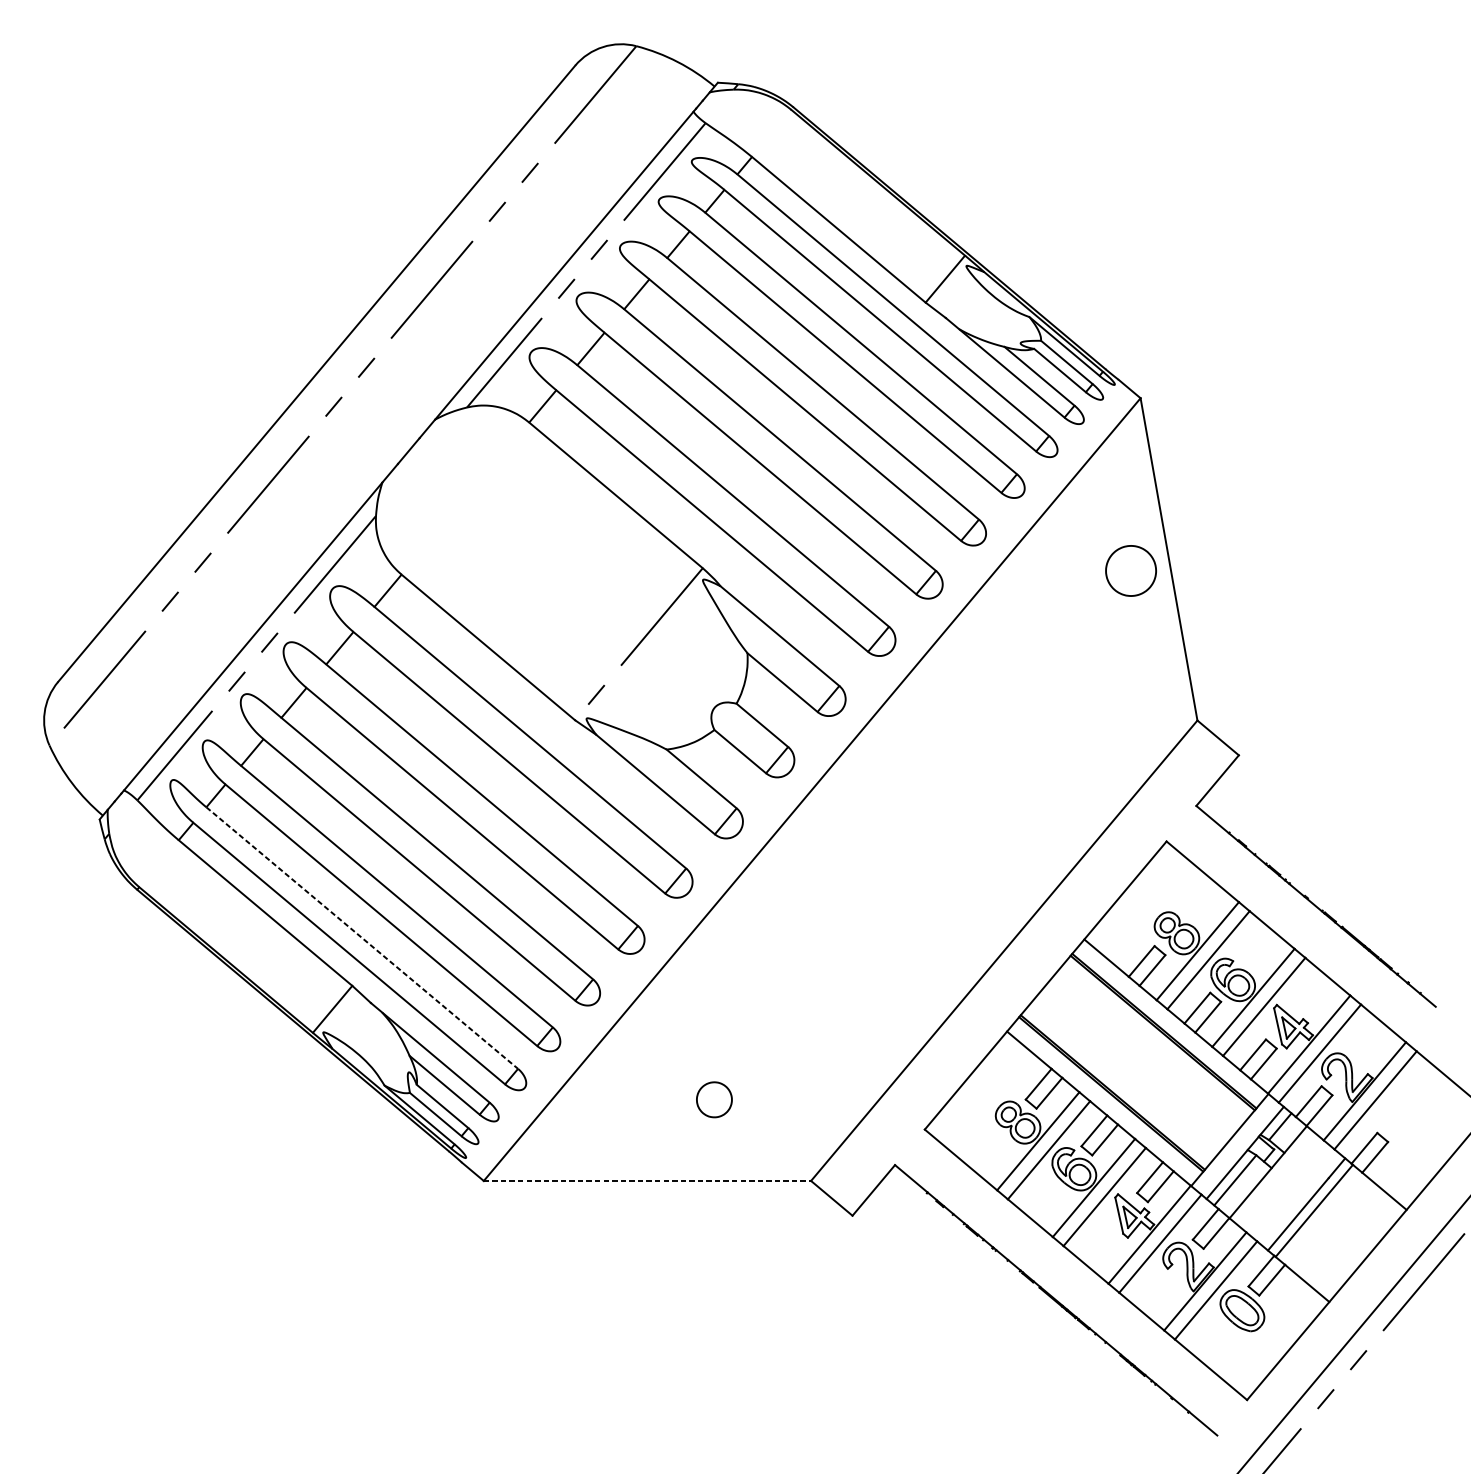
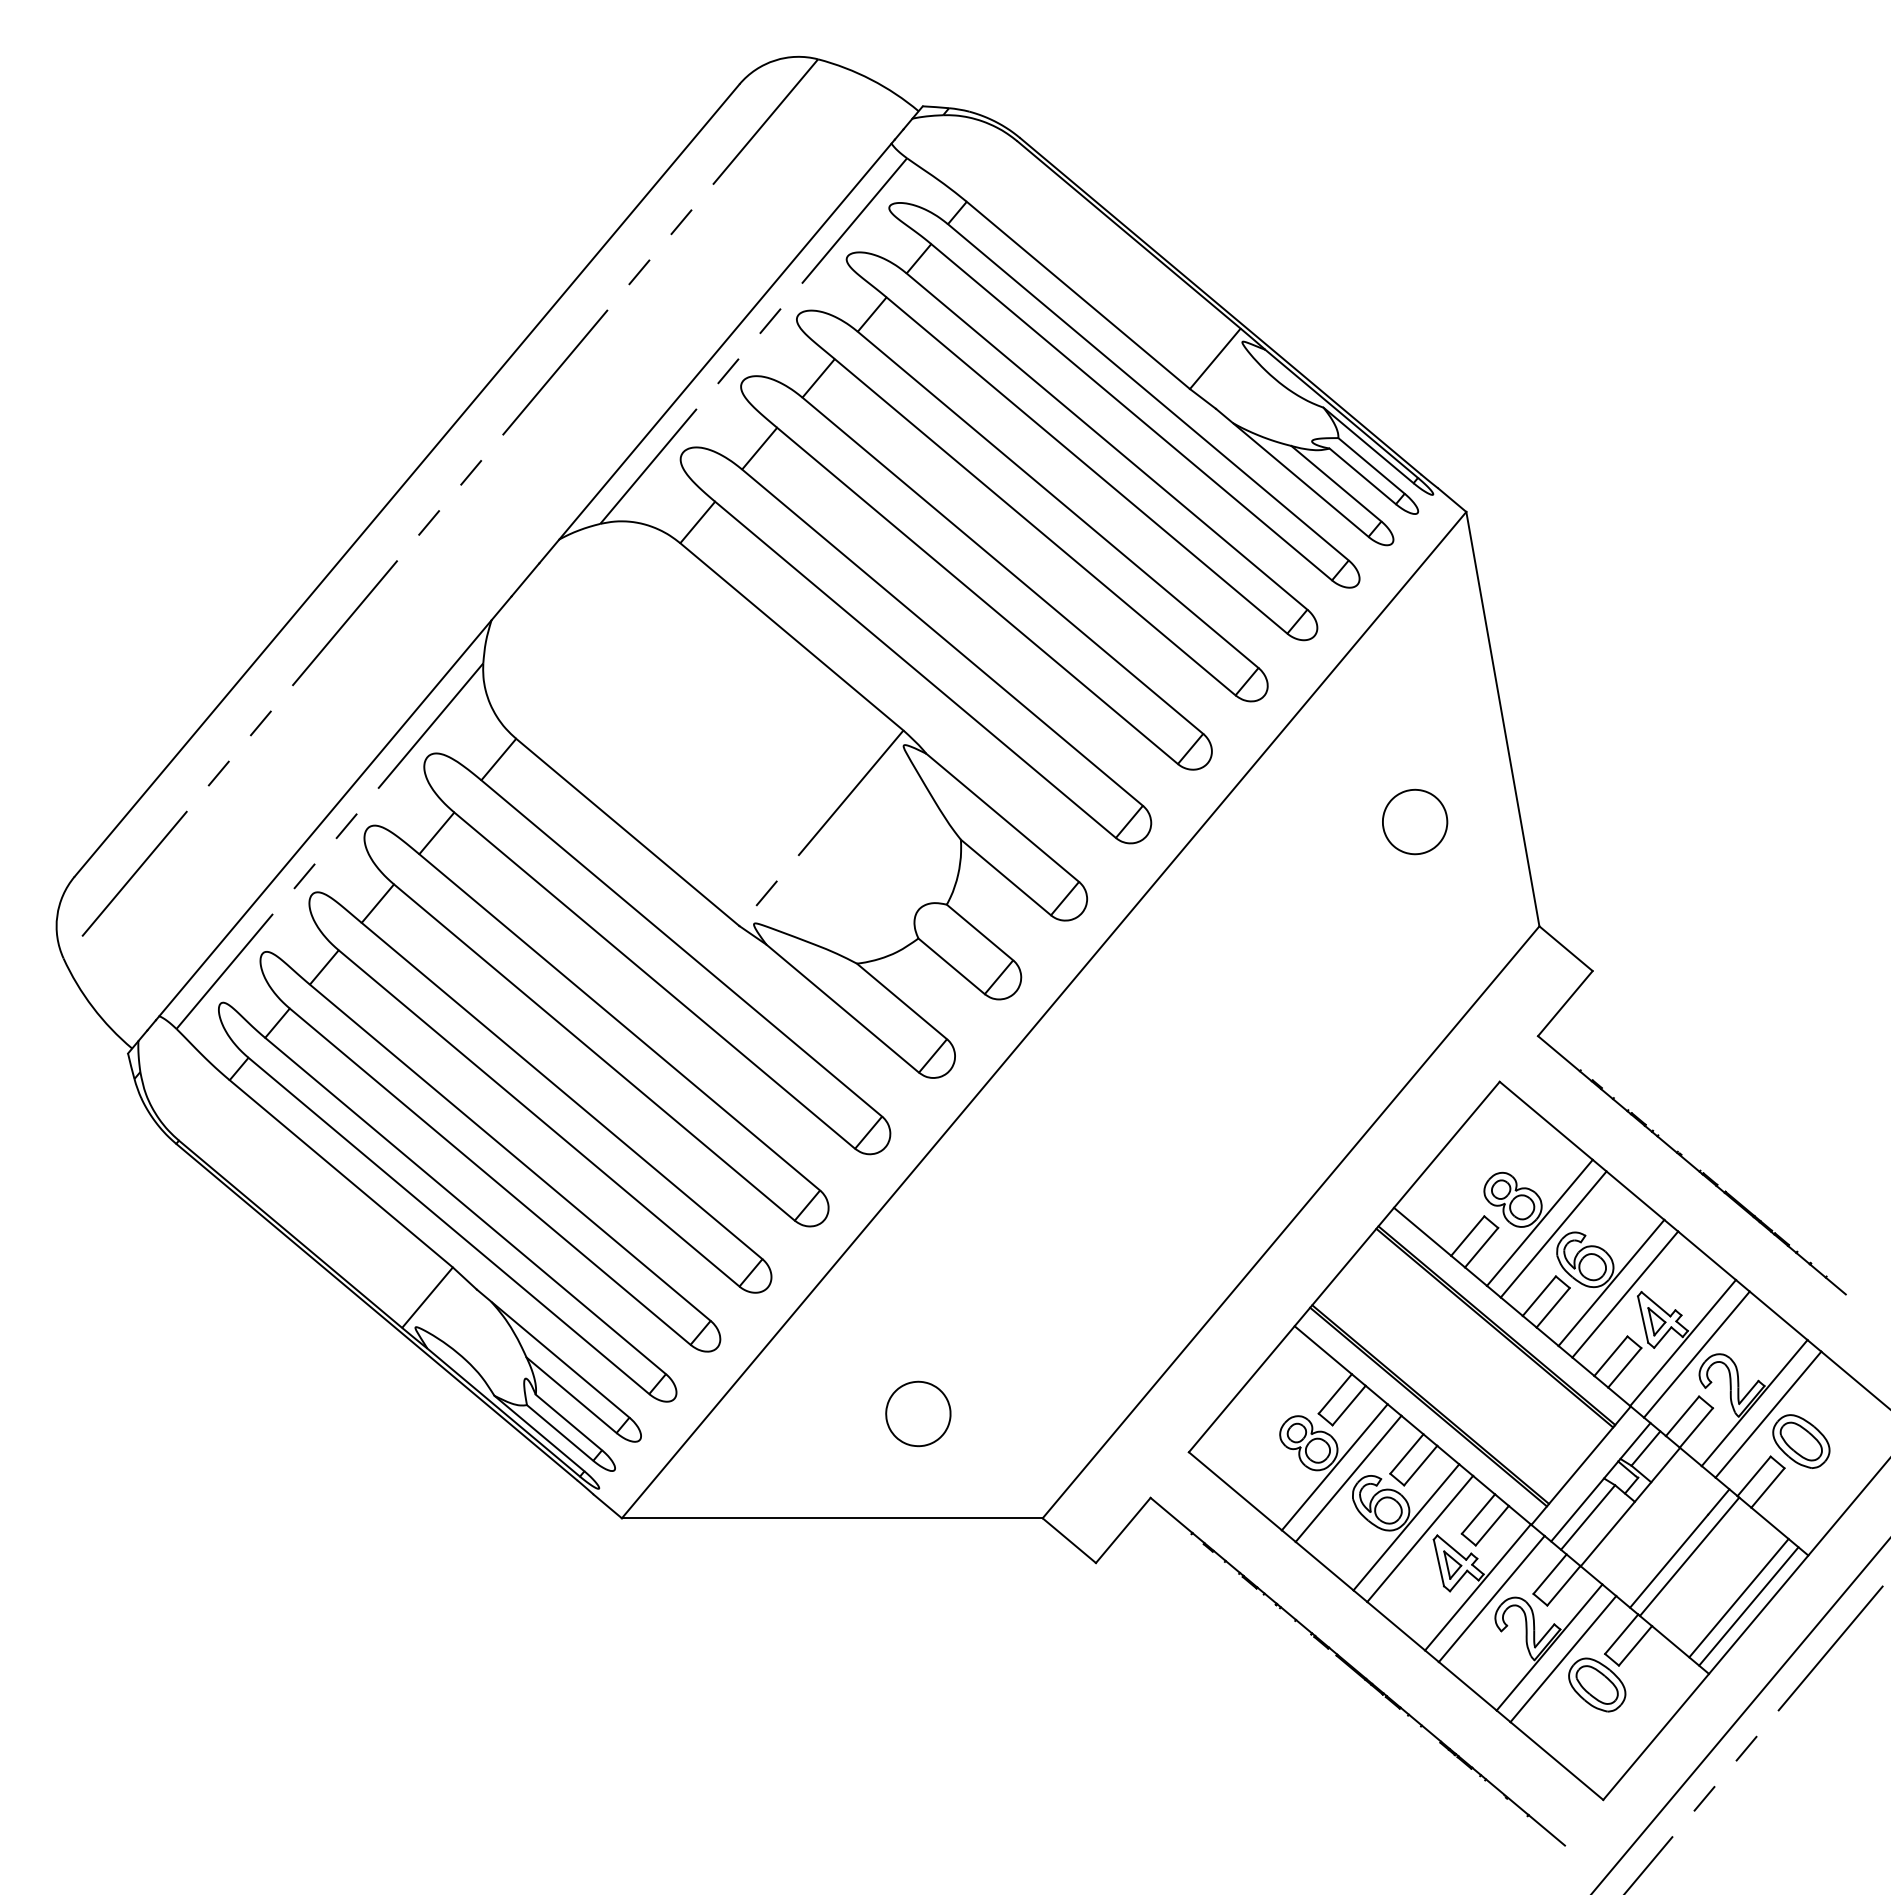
part: (1131, 570) -> (1415, 821), moved
line: (362, 938) -> (465, 1206), dashed -> solid
part: (714, 1099) -> (918, 1413), size x1.43
part: (1401, 1121) -> (1801, 1441), added
line: (647, 1181) -> (832, 1518), dashed -> solid
line: (1352, 1242) -> (1738, 1597), added
line: (1360, 1249) -> (1748, 1606), added

